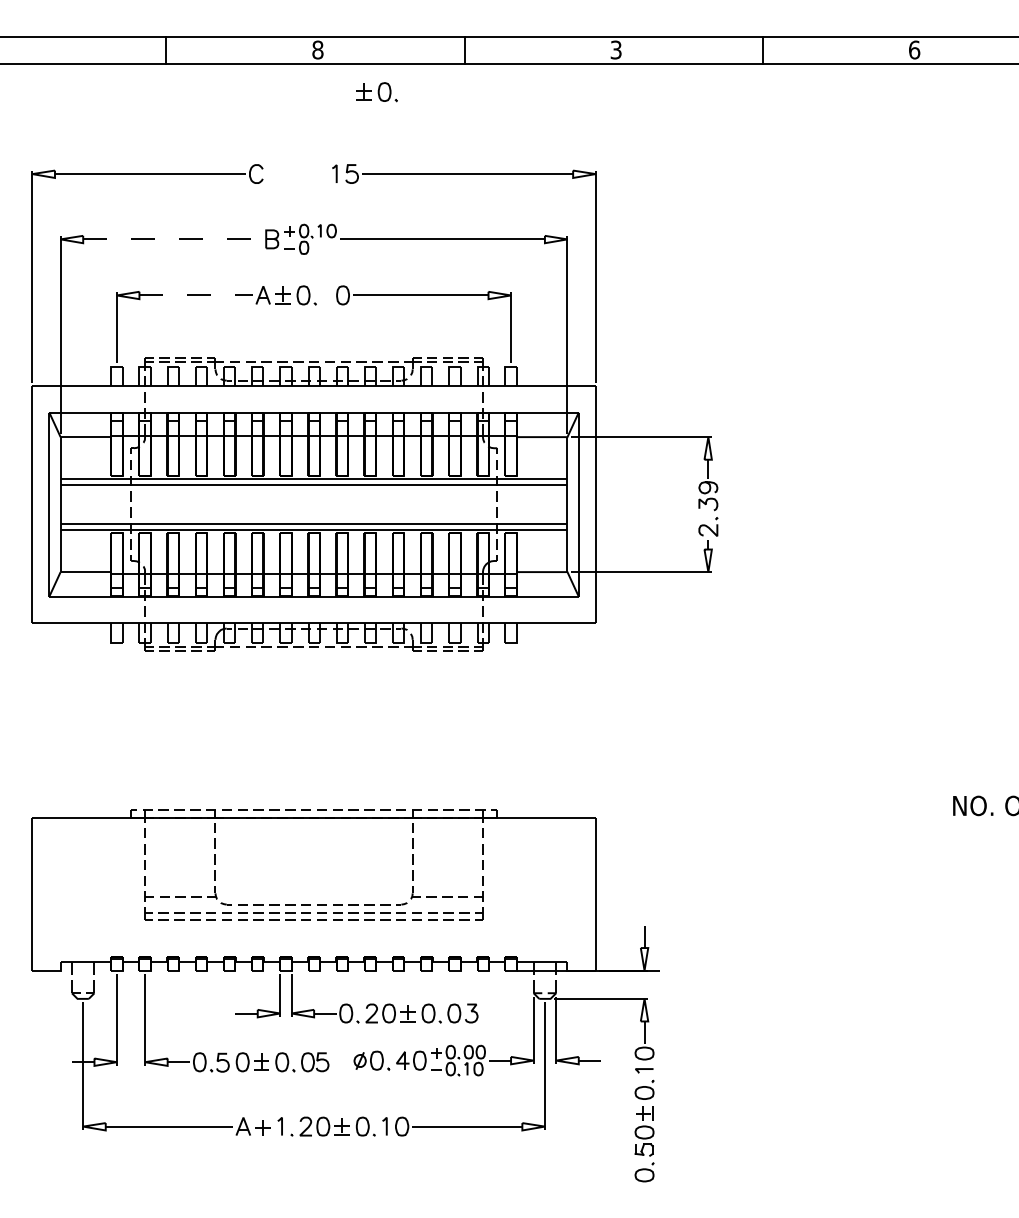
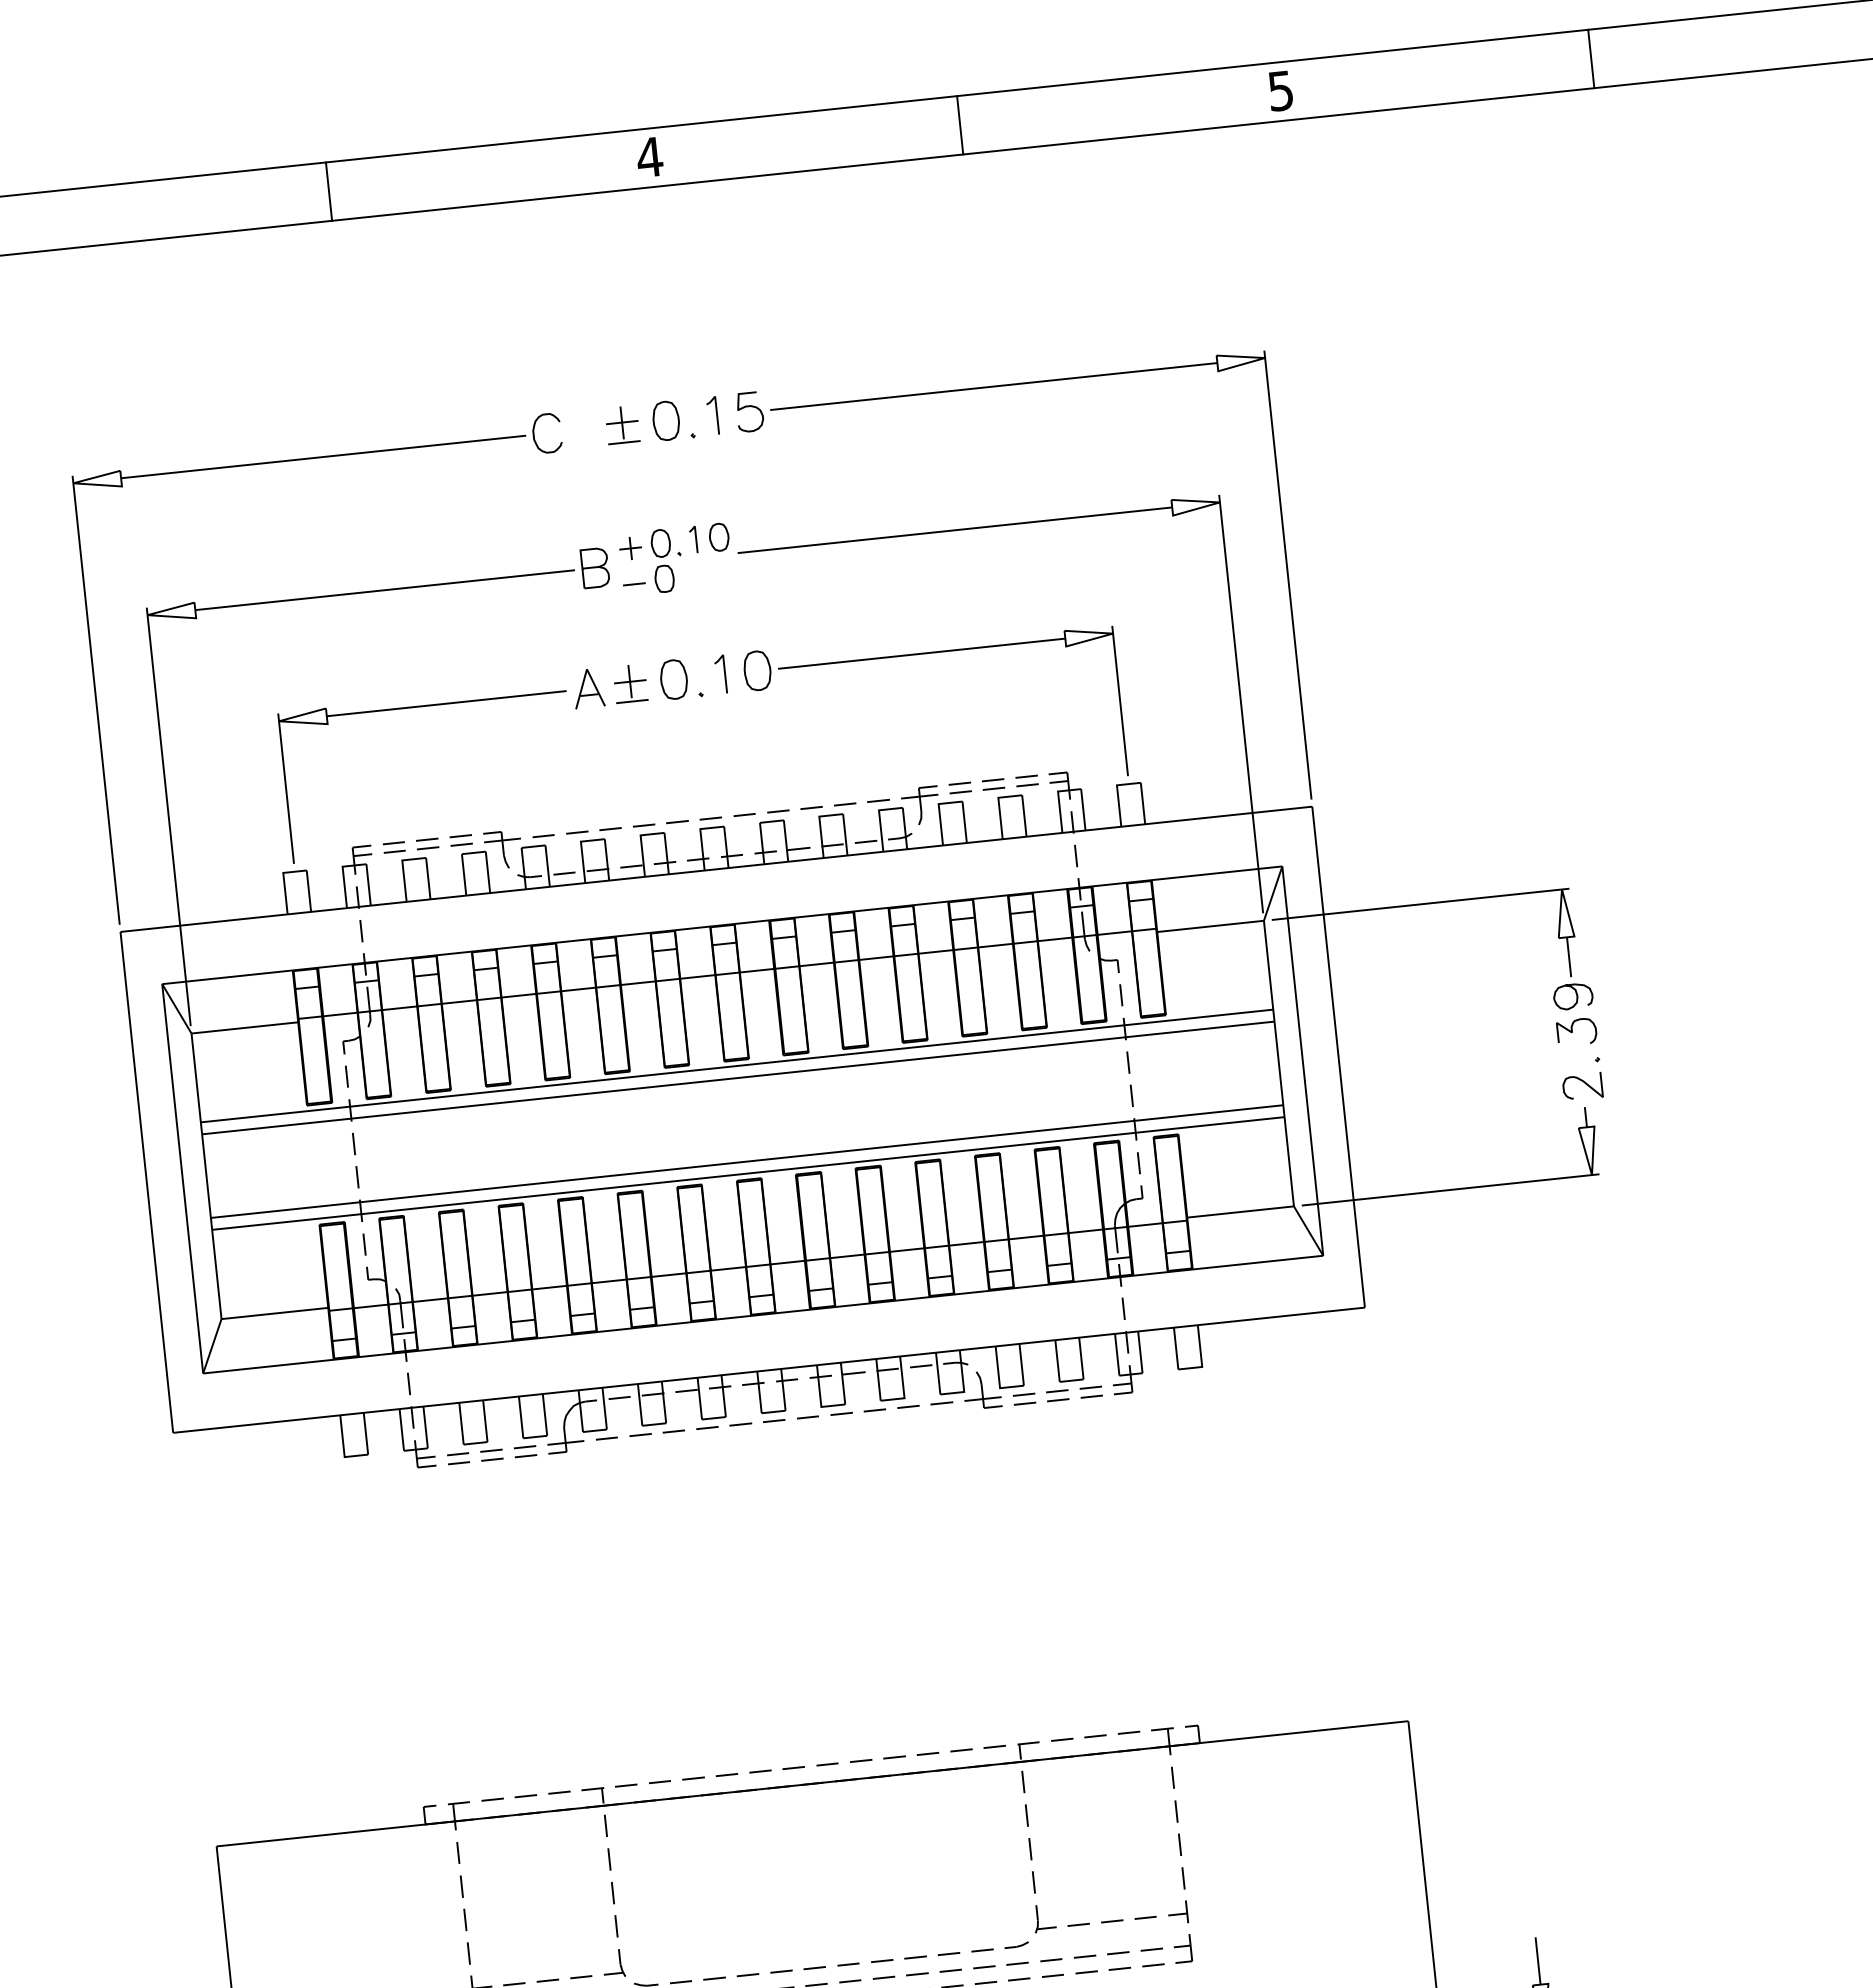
text: (317, 49) -> (648, 156), 8 -> 4
text: (616, 49) -> (1281, 89), 3 -> 5
part: (376, 92) -> (649, 423), moved
line: (172, 239) -> (384, 590), dashed -> solid
line: (326, 294) -> (722, 672), added
line: (196, 295) -> (447, 703), dashed -> solid

